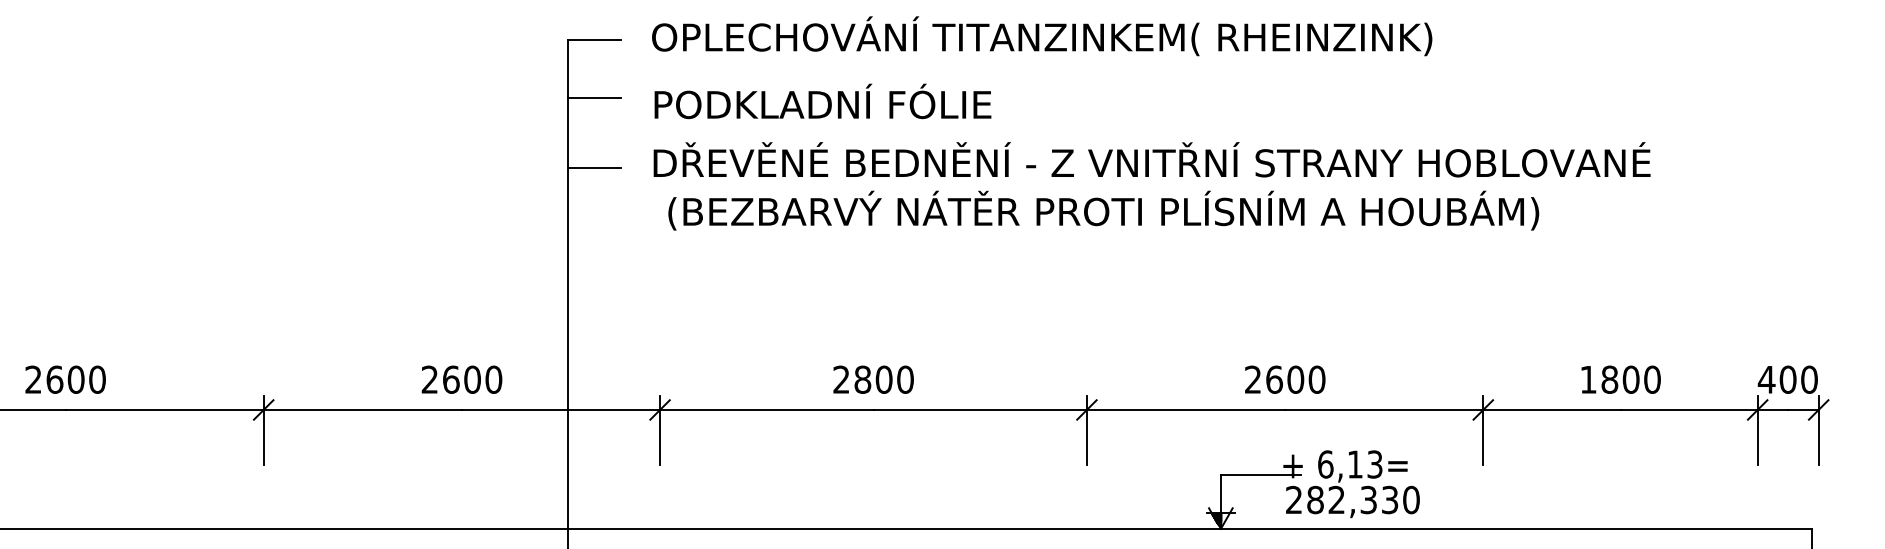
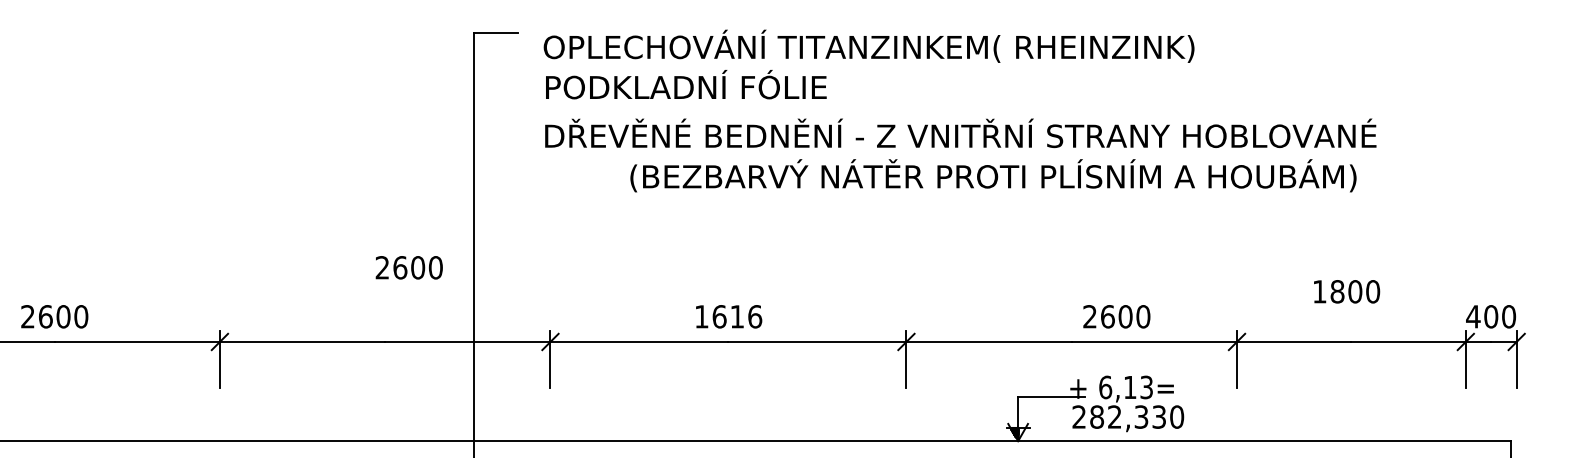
text: (1041, 35) -> (868, 45), moved
line: (594, 97) -> (495, 81), removed
line: (594, 168) -> (495, 140), removed
text: (1103, 210) -> (993, 175), moved
text: (461, 379) -> (408, 267), moved
text: (873, 379) -> (728, 316), 2800 -> 1616
text: (1284, 379) -> (1116, 316), moved
text: (1621, 379) -> (1347, 291), moved

